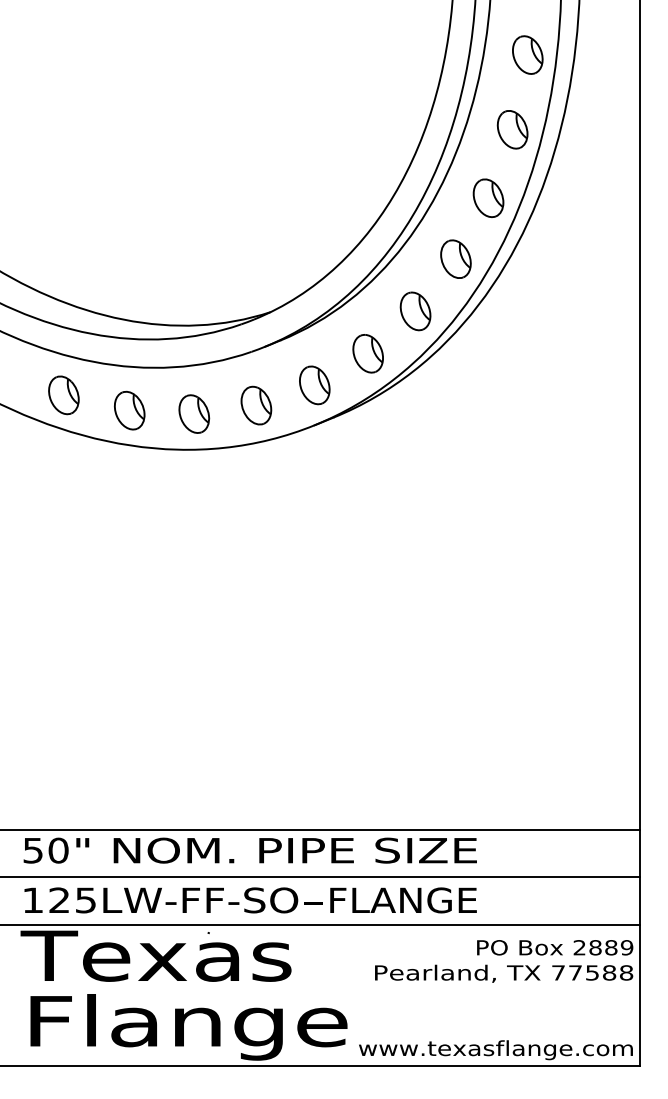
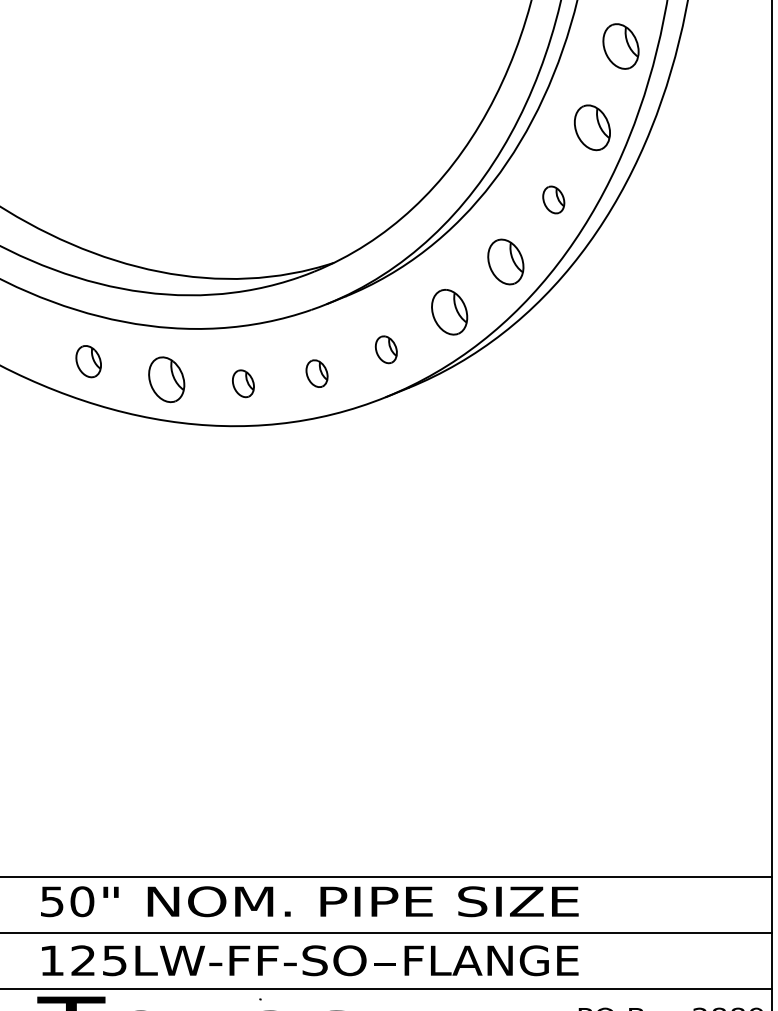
part: (455, 258) -> (553, 199), size x0.6
part: (314, 385) -> (385, 349), size x0.6
part: (63, 395) -> (88, 361), size x0.7
part: (256, 405) -> (317, 373), size x0.6
part: (194, 413) -> (243, 383), size x0.6

